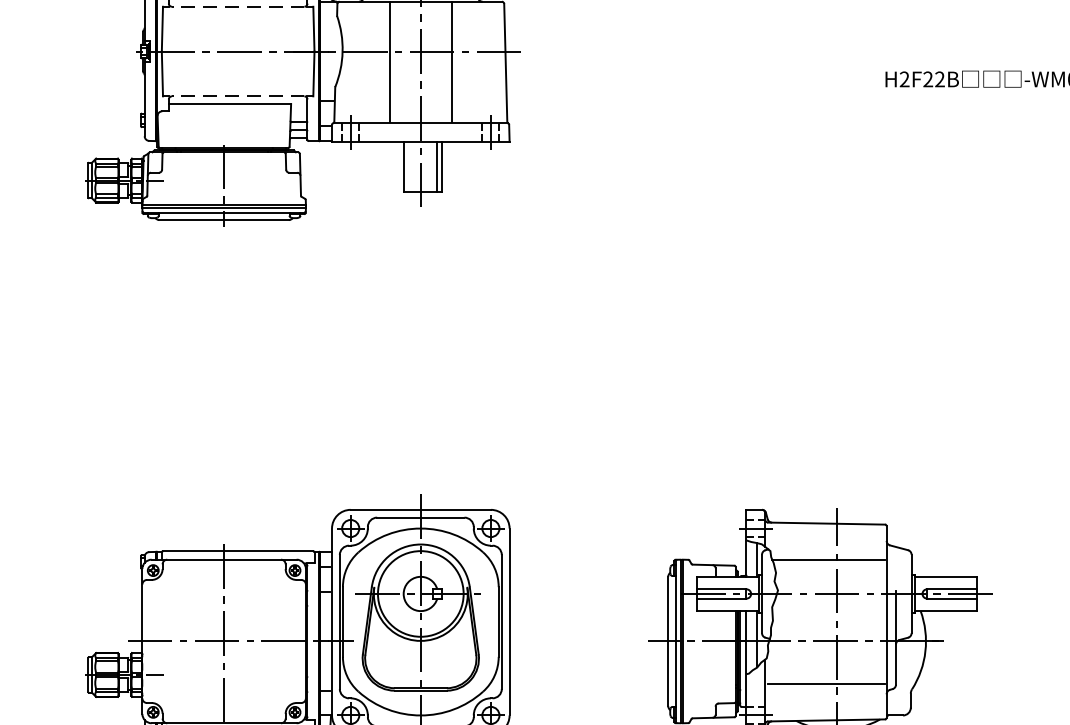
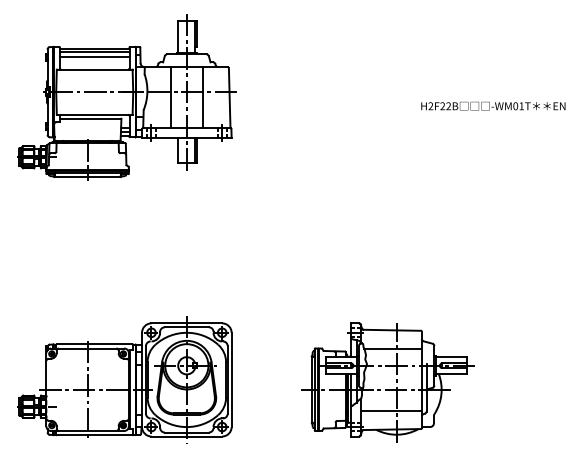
line: (237, 6) -> (94, 69), dashed -> solid
line: (237, 95) -> (94, 114), dashed -> solid

